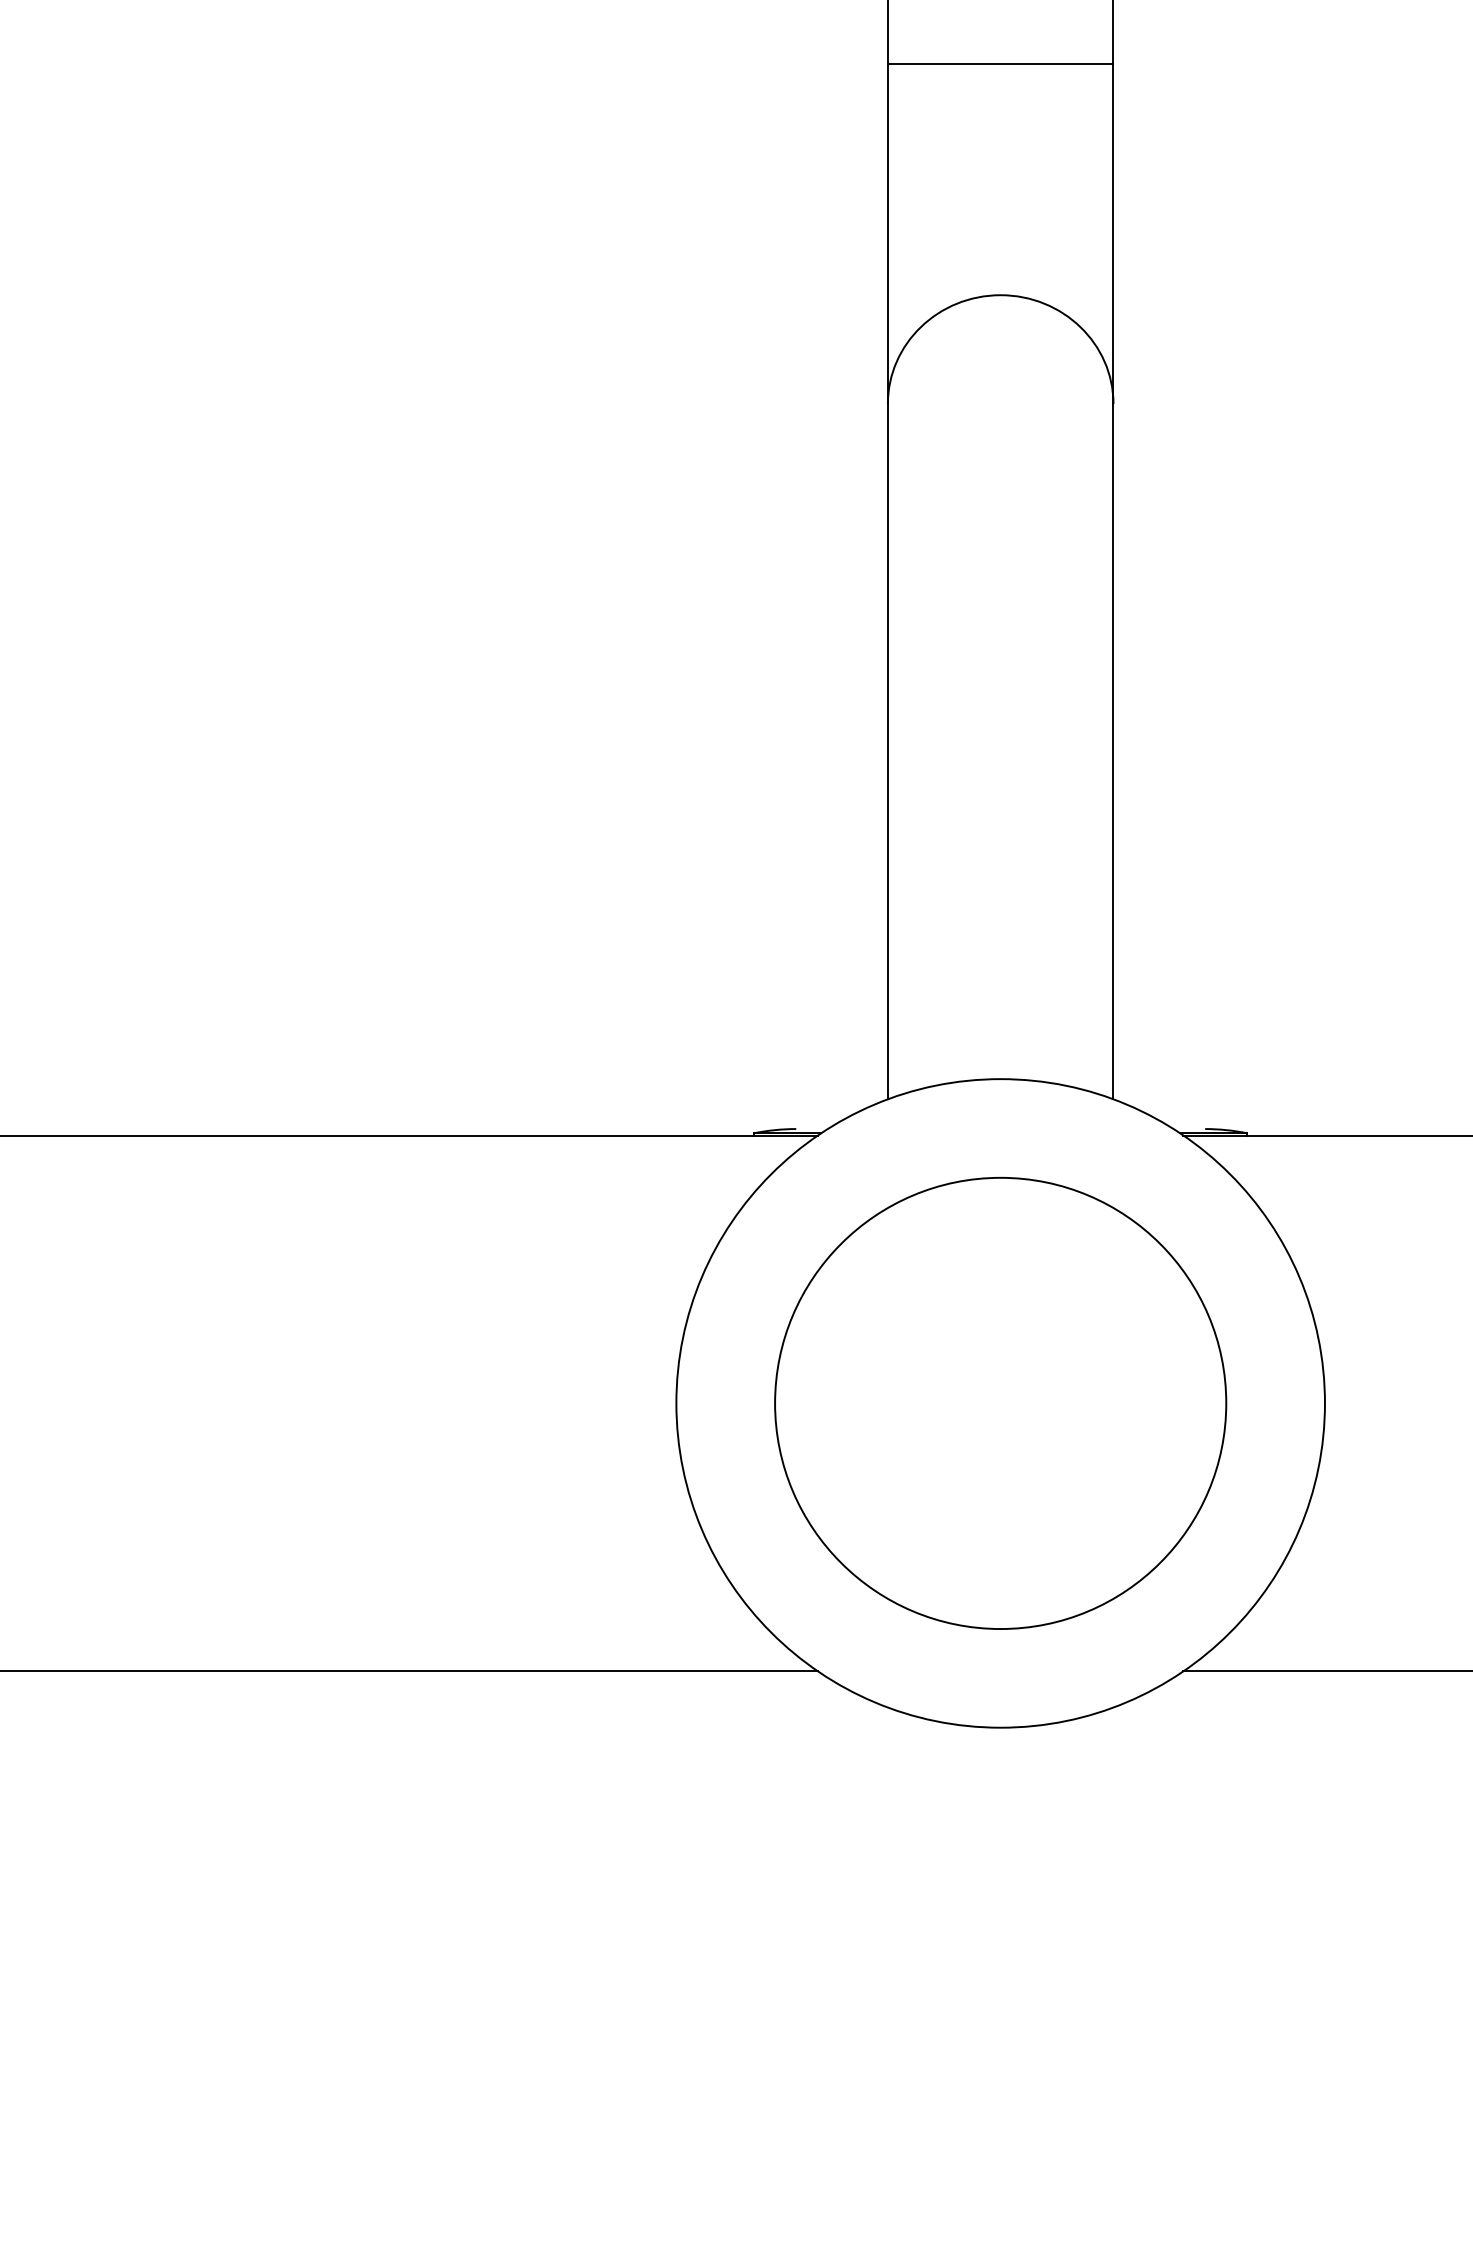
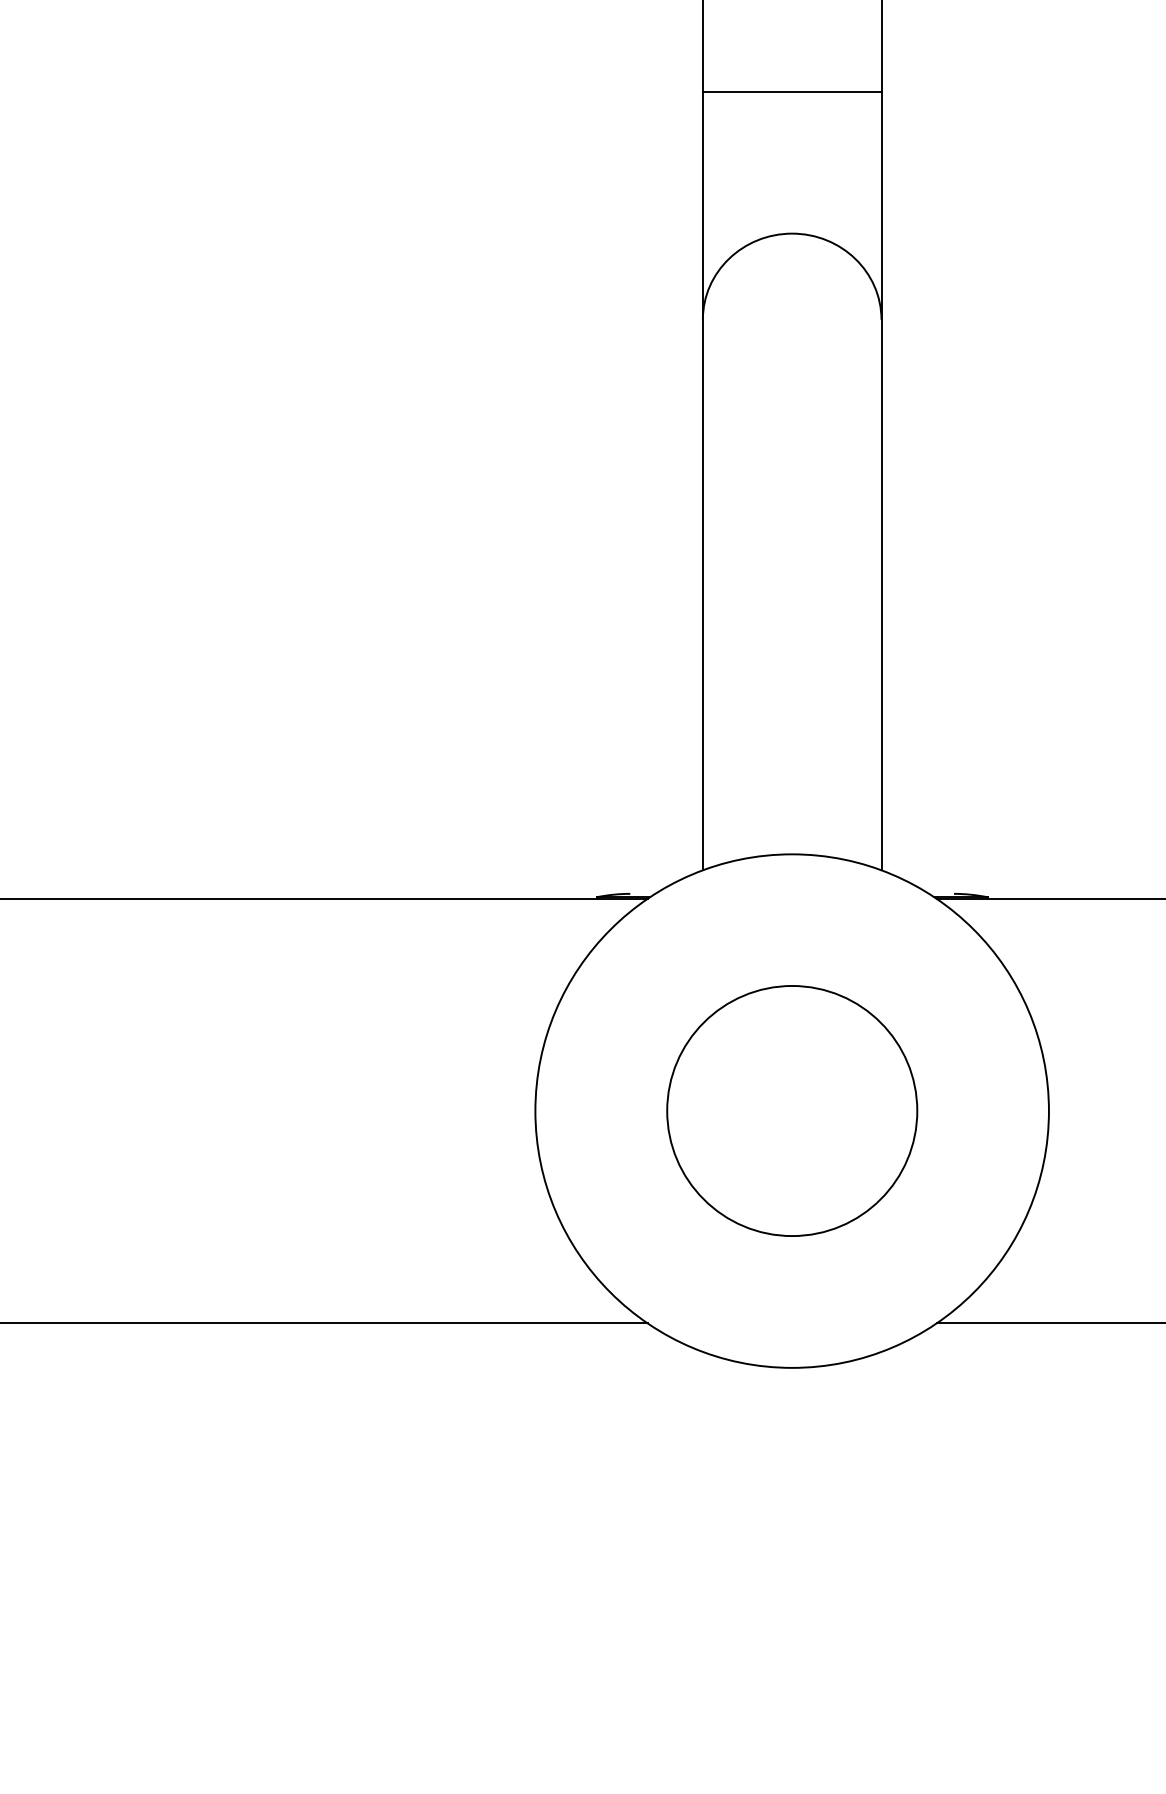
line: (1000, 63) -> (792, 91), moved
circle: (1000, 1402) -> (792, 1110), size x0.7

